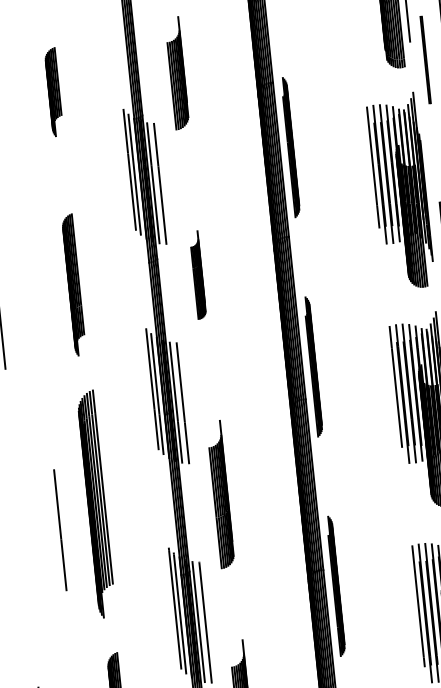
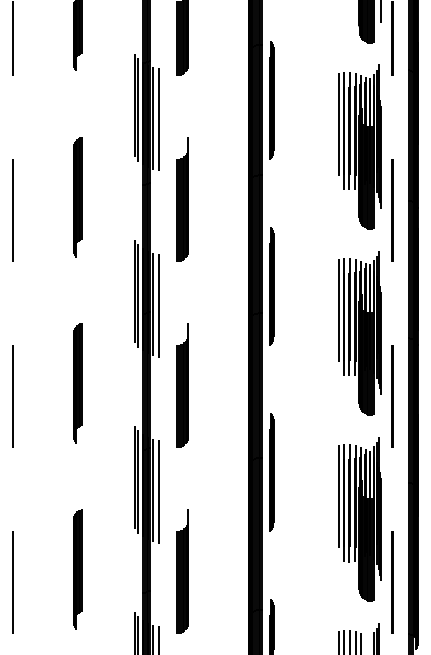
part: (197, 275) -> (182, 199), size x1.67
part: (96, 504) -> (77, 383), size x0.62
line: (59, 530) -> (12, 396), moved

